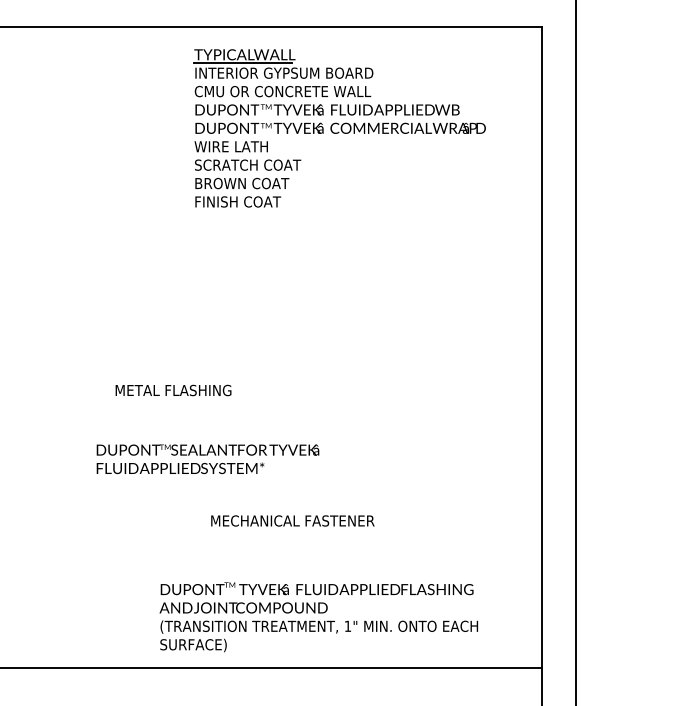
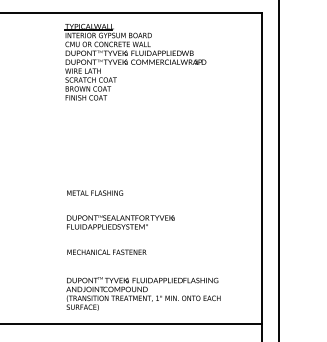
part: (339, 128) -> (135, 62), moved
text: (174, 389) -> (95, 192), moved
text: (207, 459) -> (120, 222), moved
text: (292, 519) -> (106, 251), moved
text: (318, 616) -> (143, 293), moved

